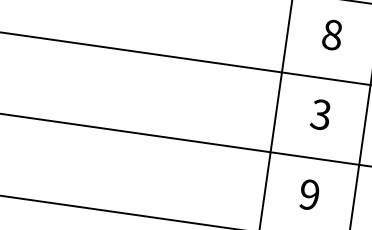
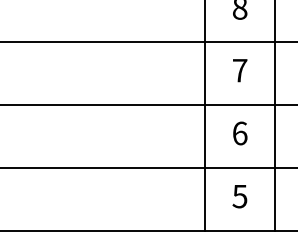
text: (320, 114) -> (239, 70), 3 -> 7
text: (308, 194) -> (239, 133), 9 -> 6

